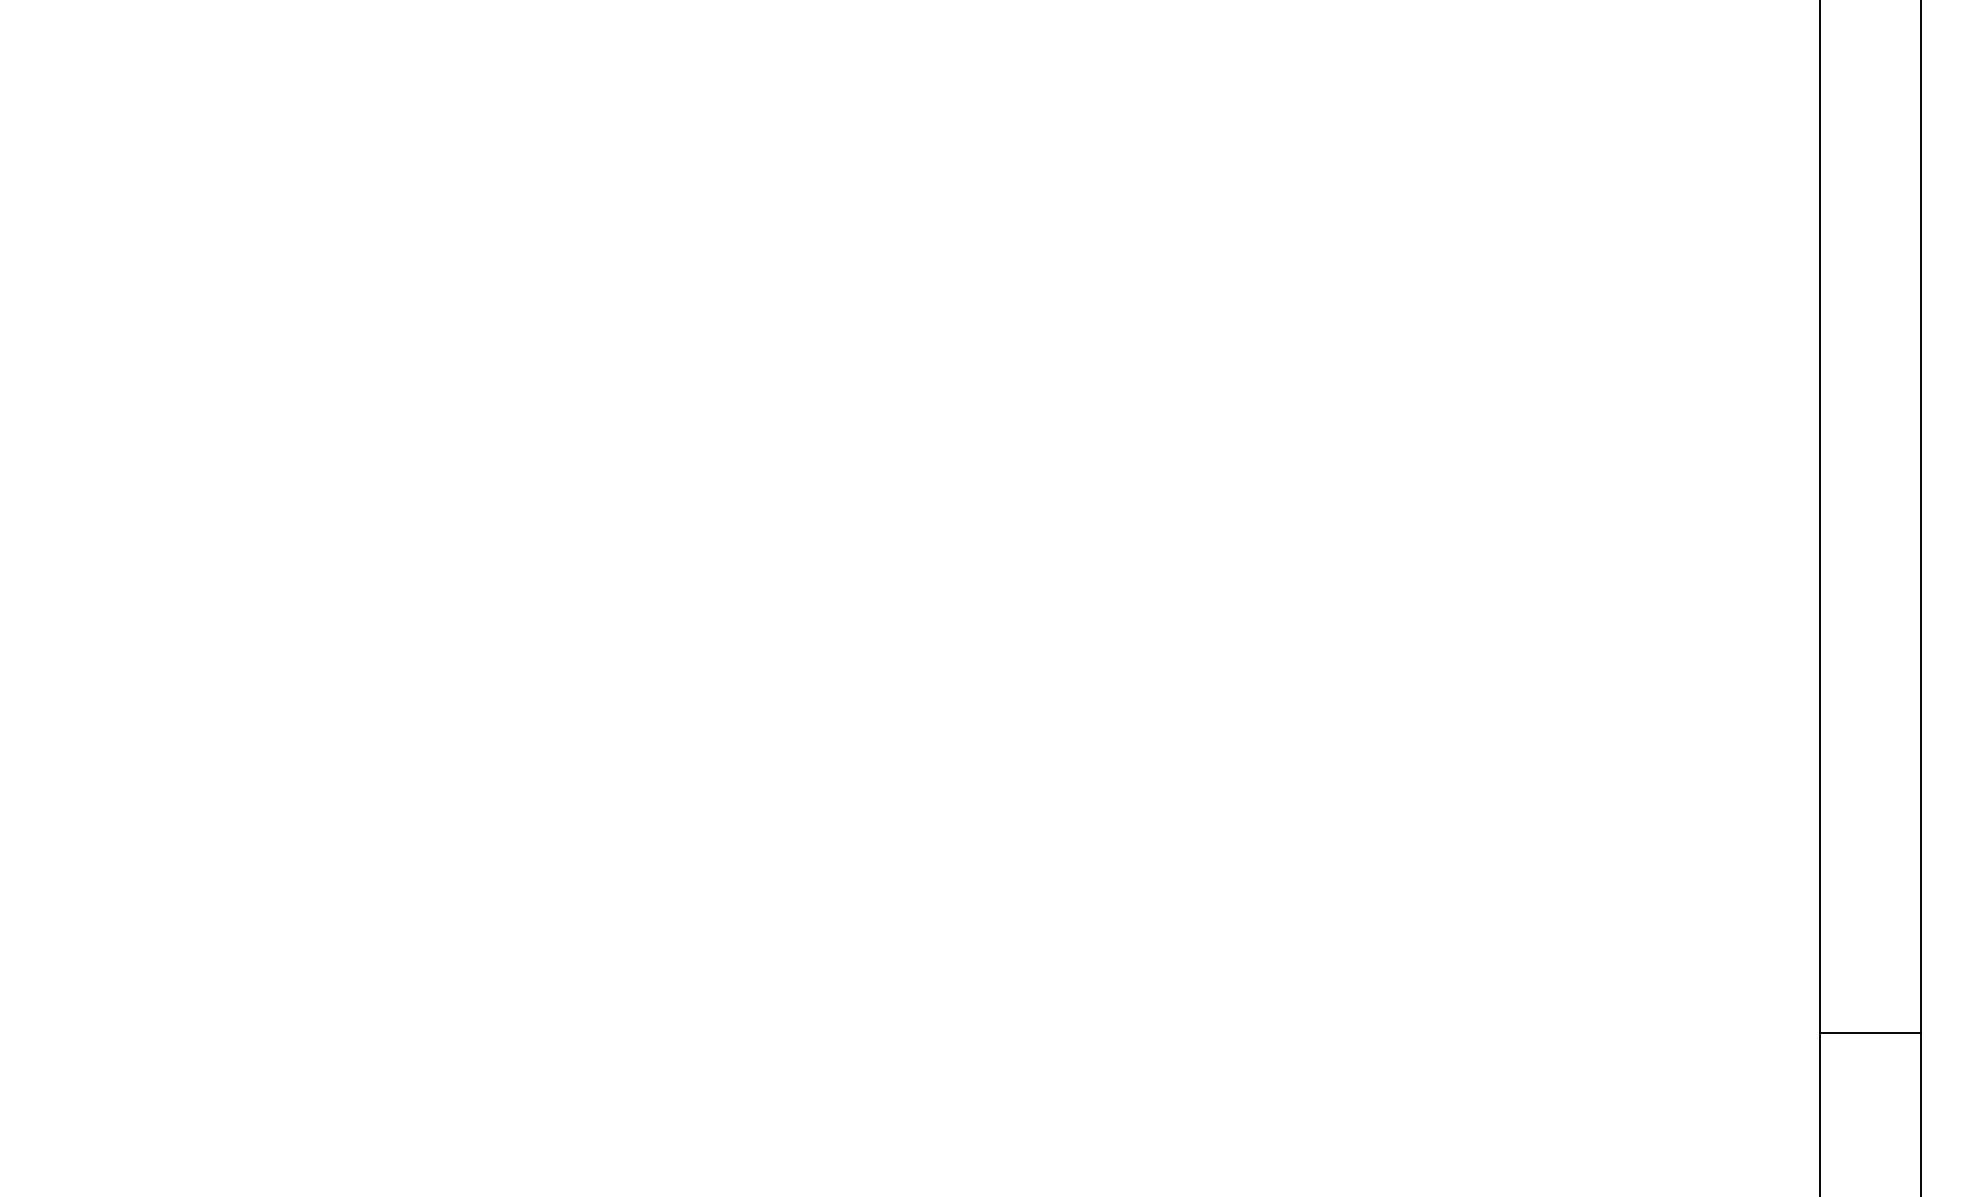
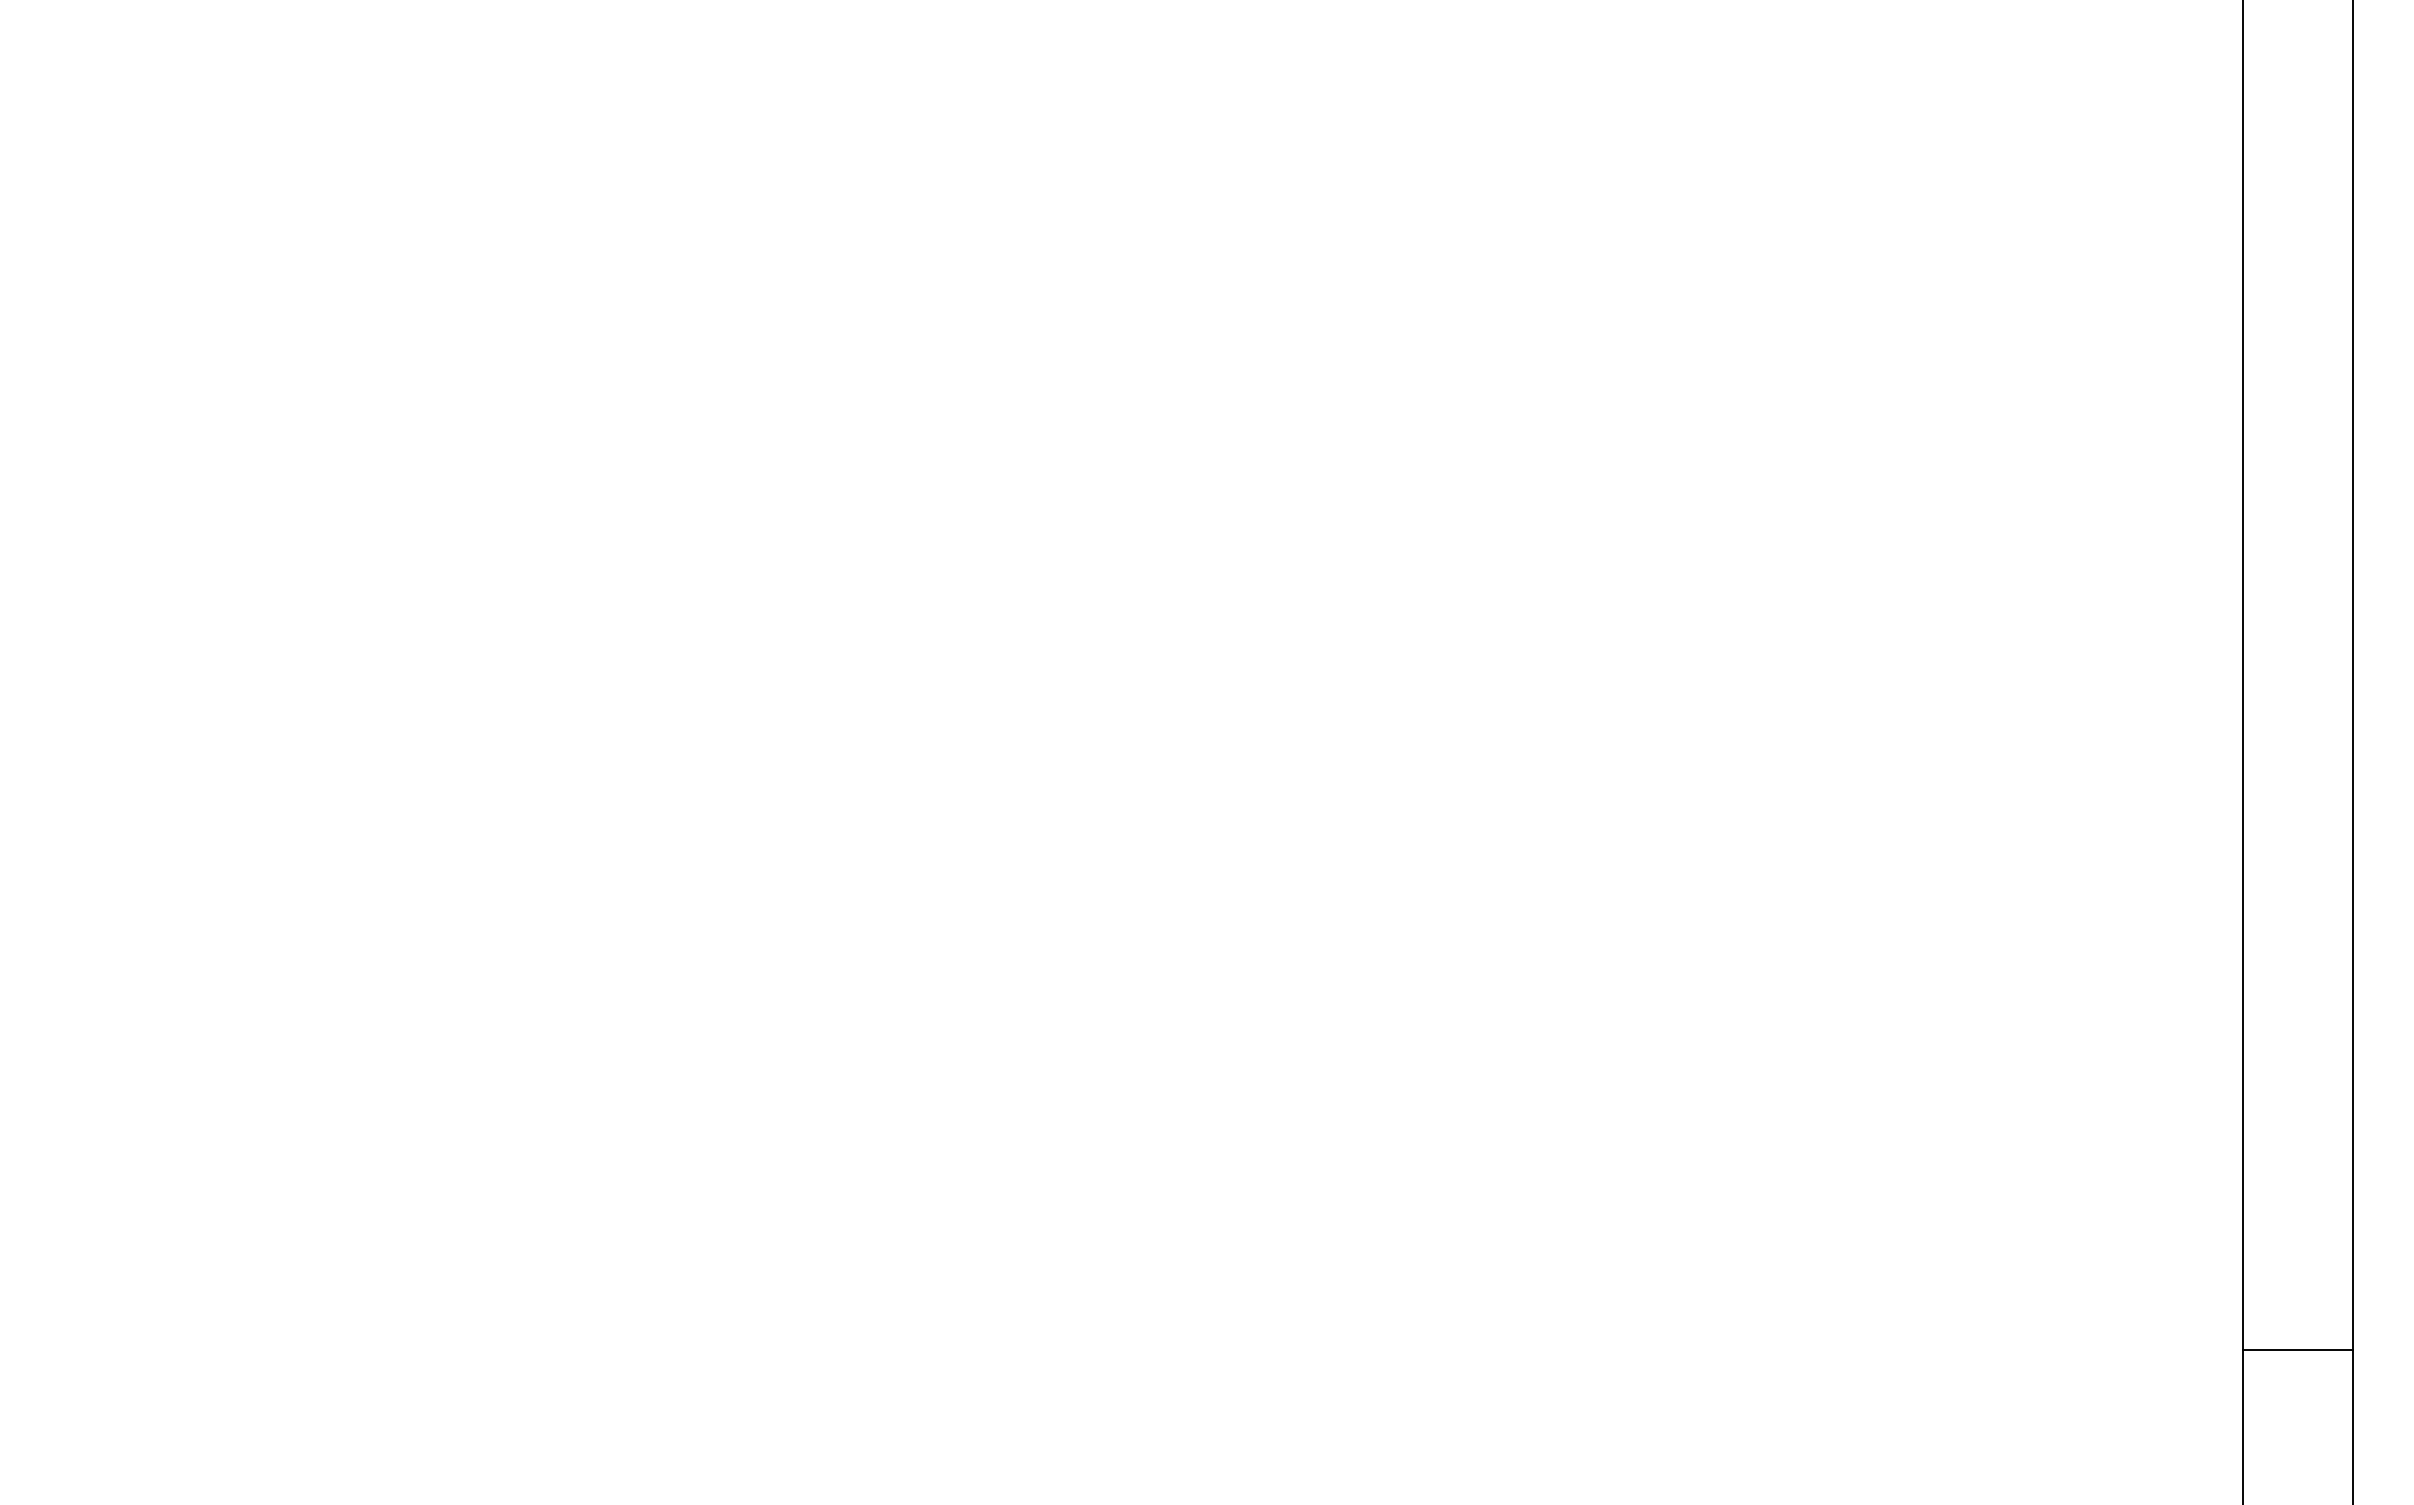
line: (1870, 1032) -> (2298, 1350), moved

